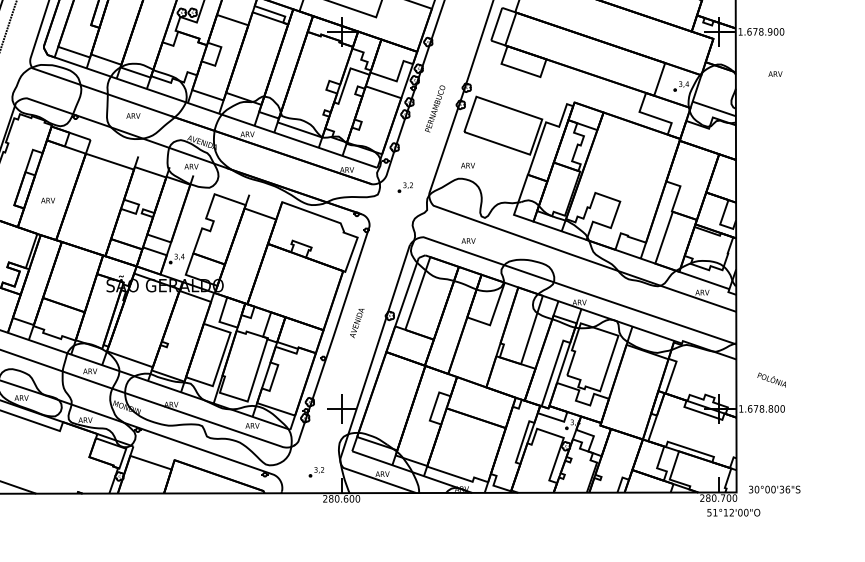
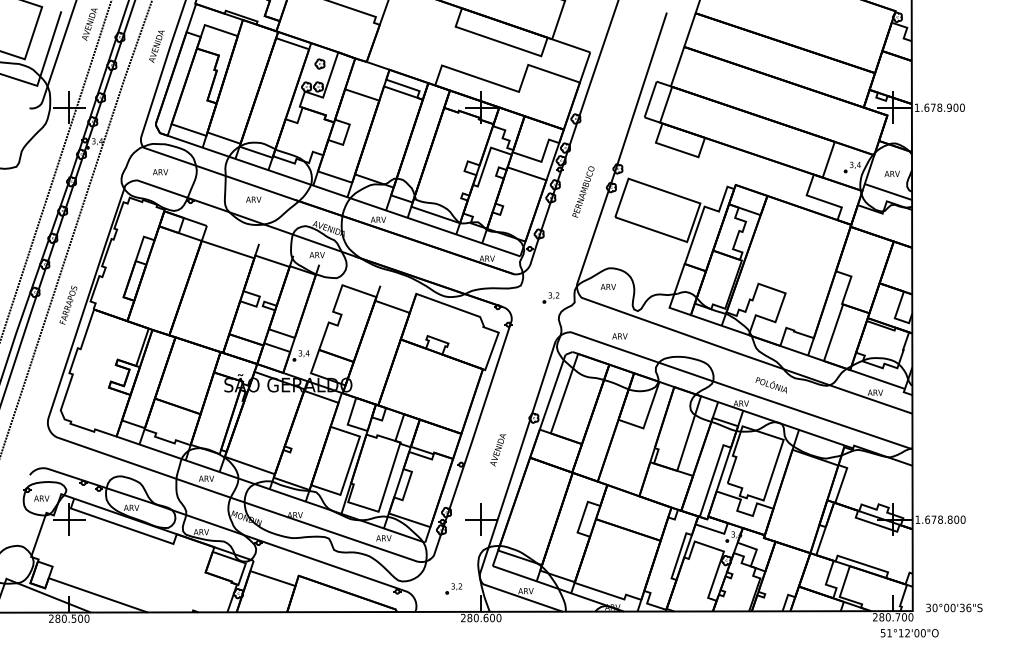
text: (774, 73) -> (891, 173), moved
text: (467, 165) -> (607, 286), moved
part: (405, 187) -> (550, 297), moved
text: (48, 200) -> (160, 172), moved
text: (357, 323) -> (498, 450), moved
text: (771, 380) -> (770, 385), moved

